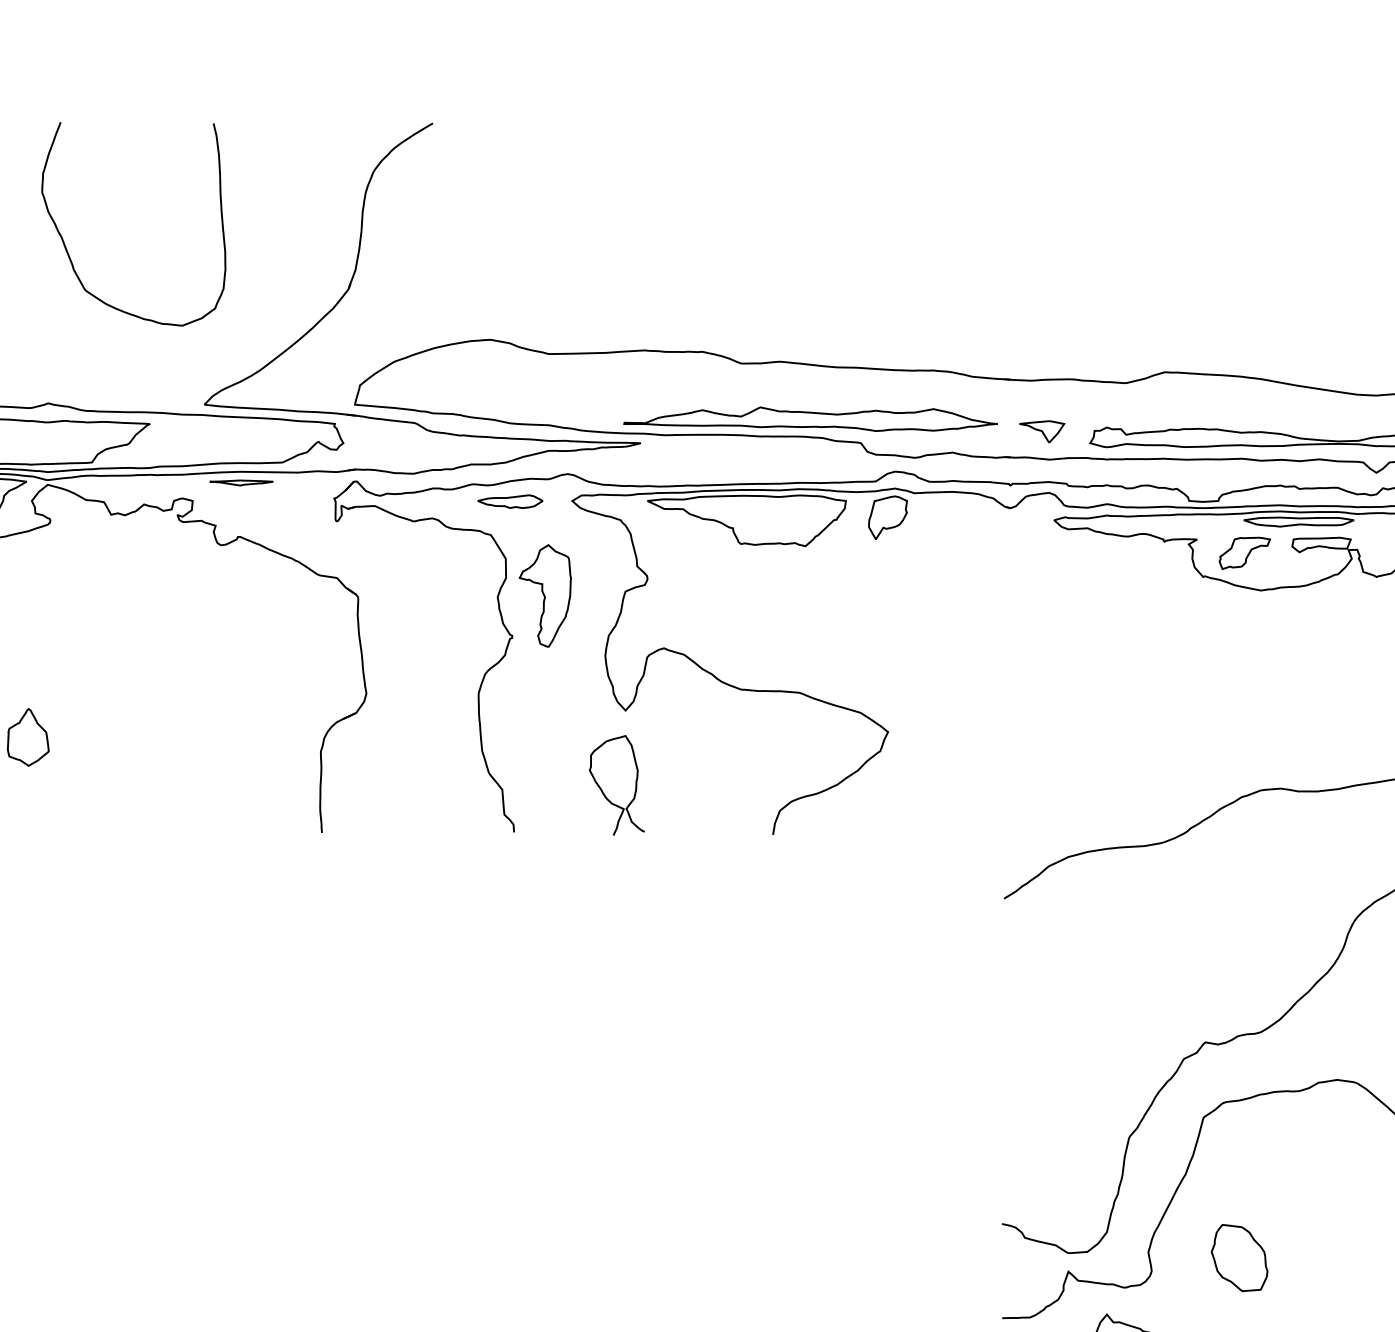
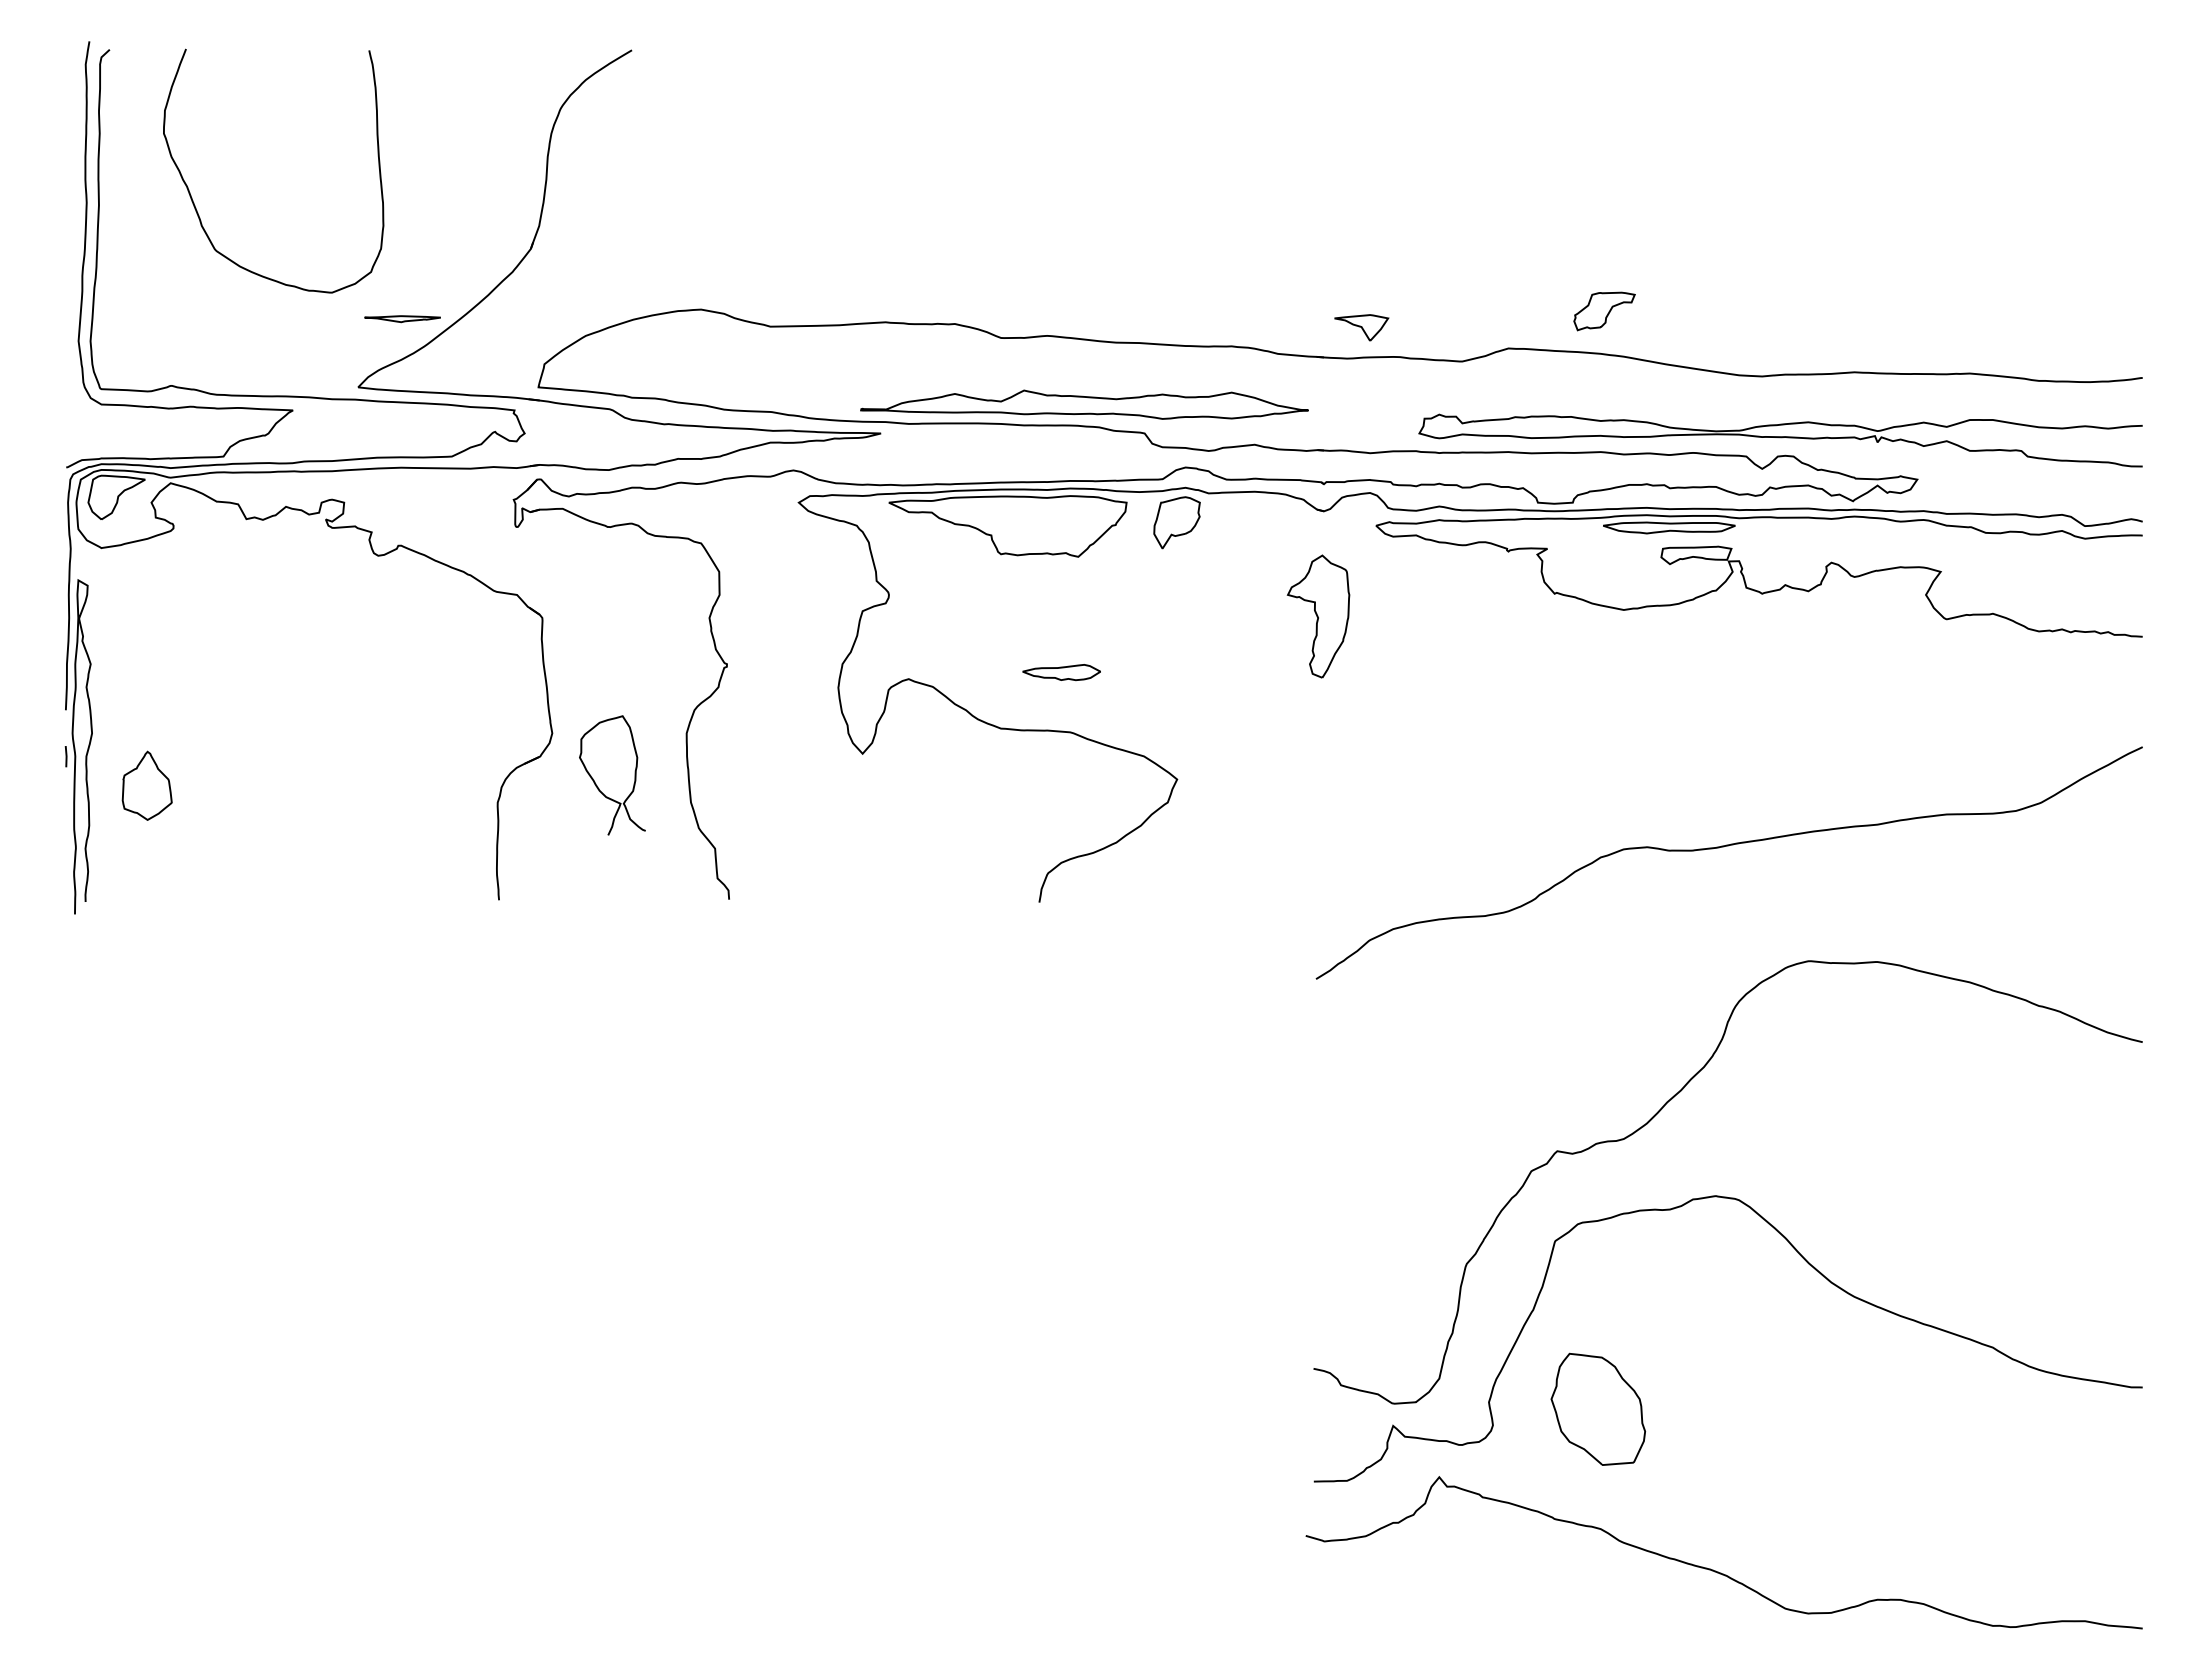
part: (1041, 431) -> (1361, 327), moved
part: (241, 483) -> (402, 319), moved
part: (510, 501) -> (1061, 672), moved
part: (1244, 553) -> (1604, 311), moved
part: (545, 596) -> (1318, 616), moved
curve: (603, 792) -> (596, 783), moved
part: (1238, 1257) -> (1597, 1409), size x1.4

